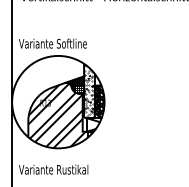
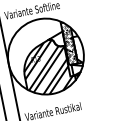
hatch: (74, 84) -> (56, 39), removed
hatch: (99, 101) -> (79, 49), removed

